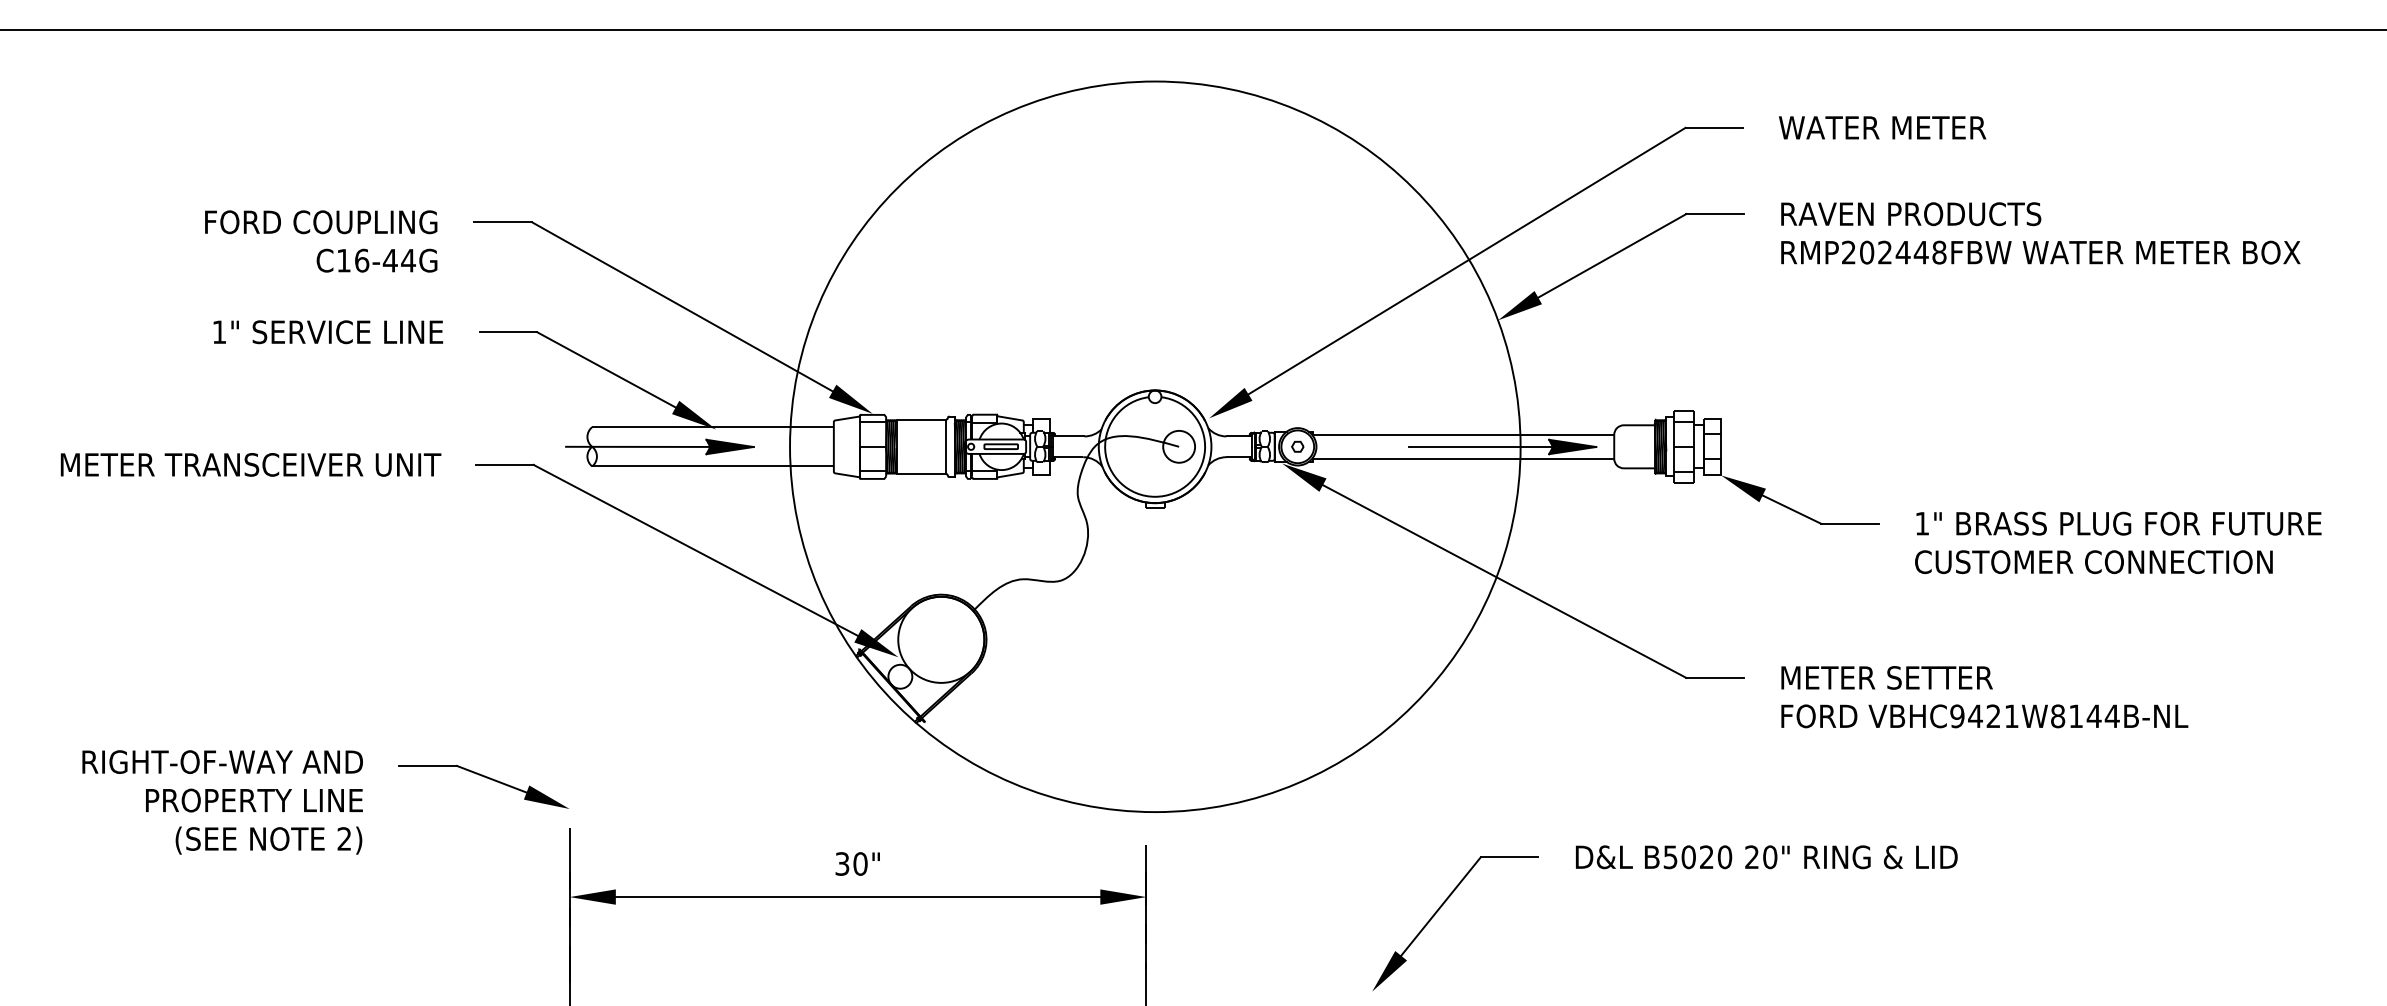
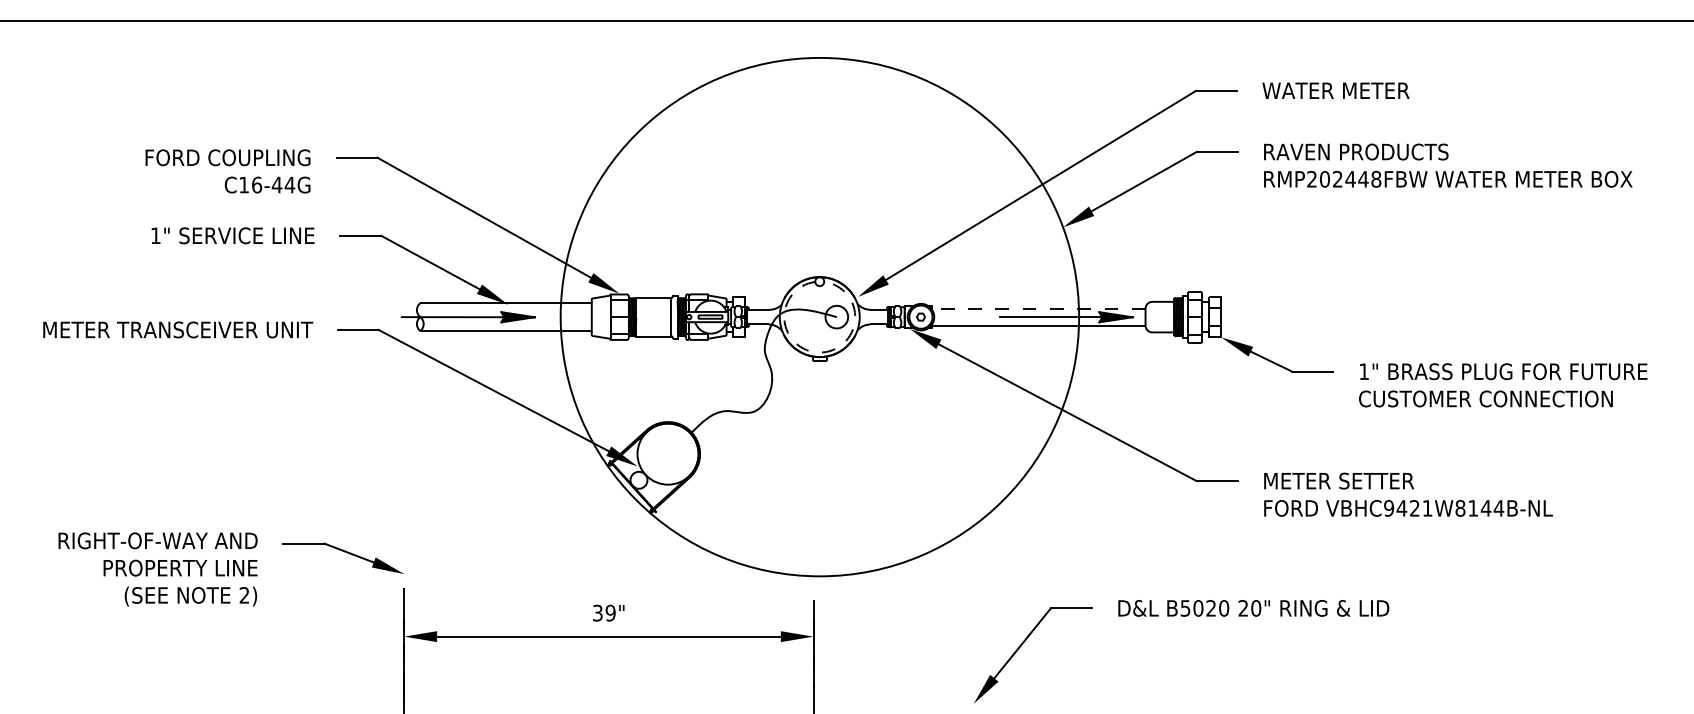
line: (1463, 434) -> (1038, 308), solid -> dashed
arc: (1155, 496) -> (820, 352), solid -> dashed
text: (860, 863) -> (610, 612), 30" -> 39"

